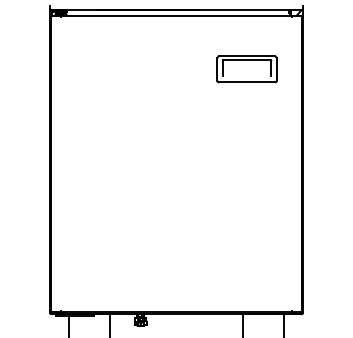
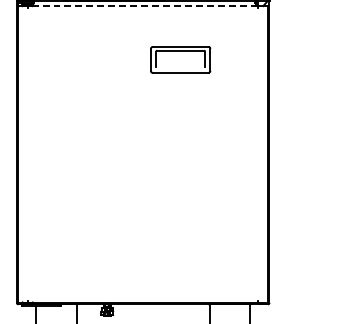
line: (175, 15) -> (142, 6), solid -> dashed
part: (246, 69) -> (180, 59), moved

